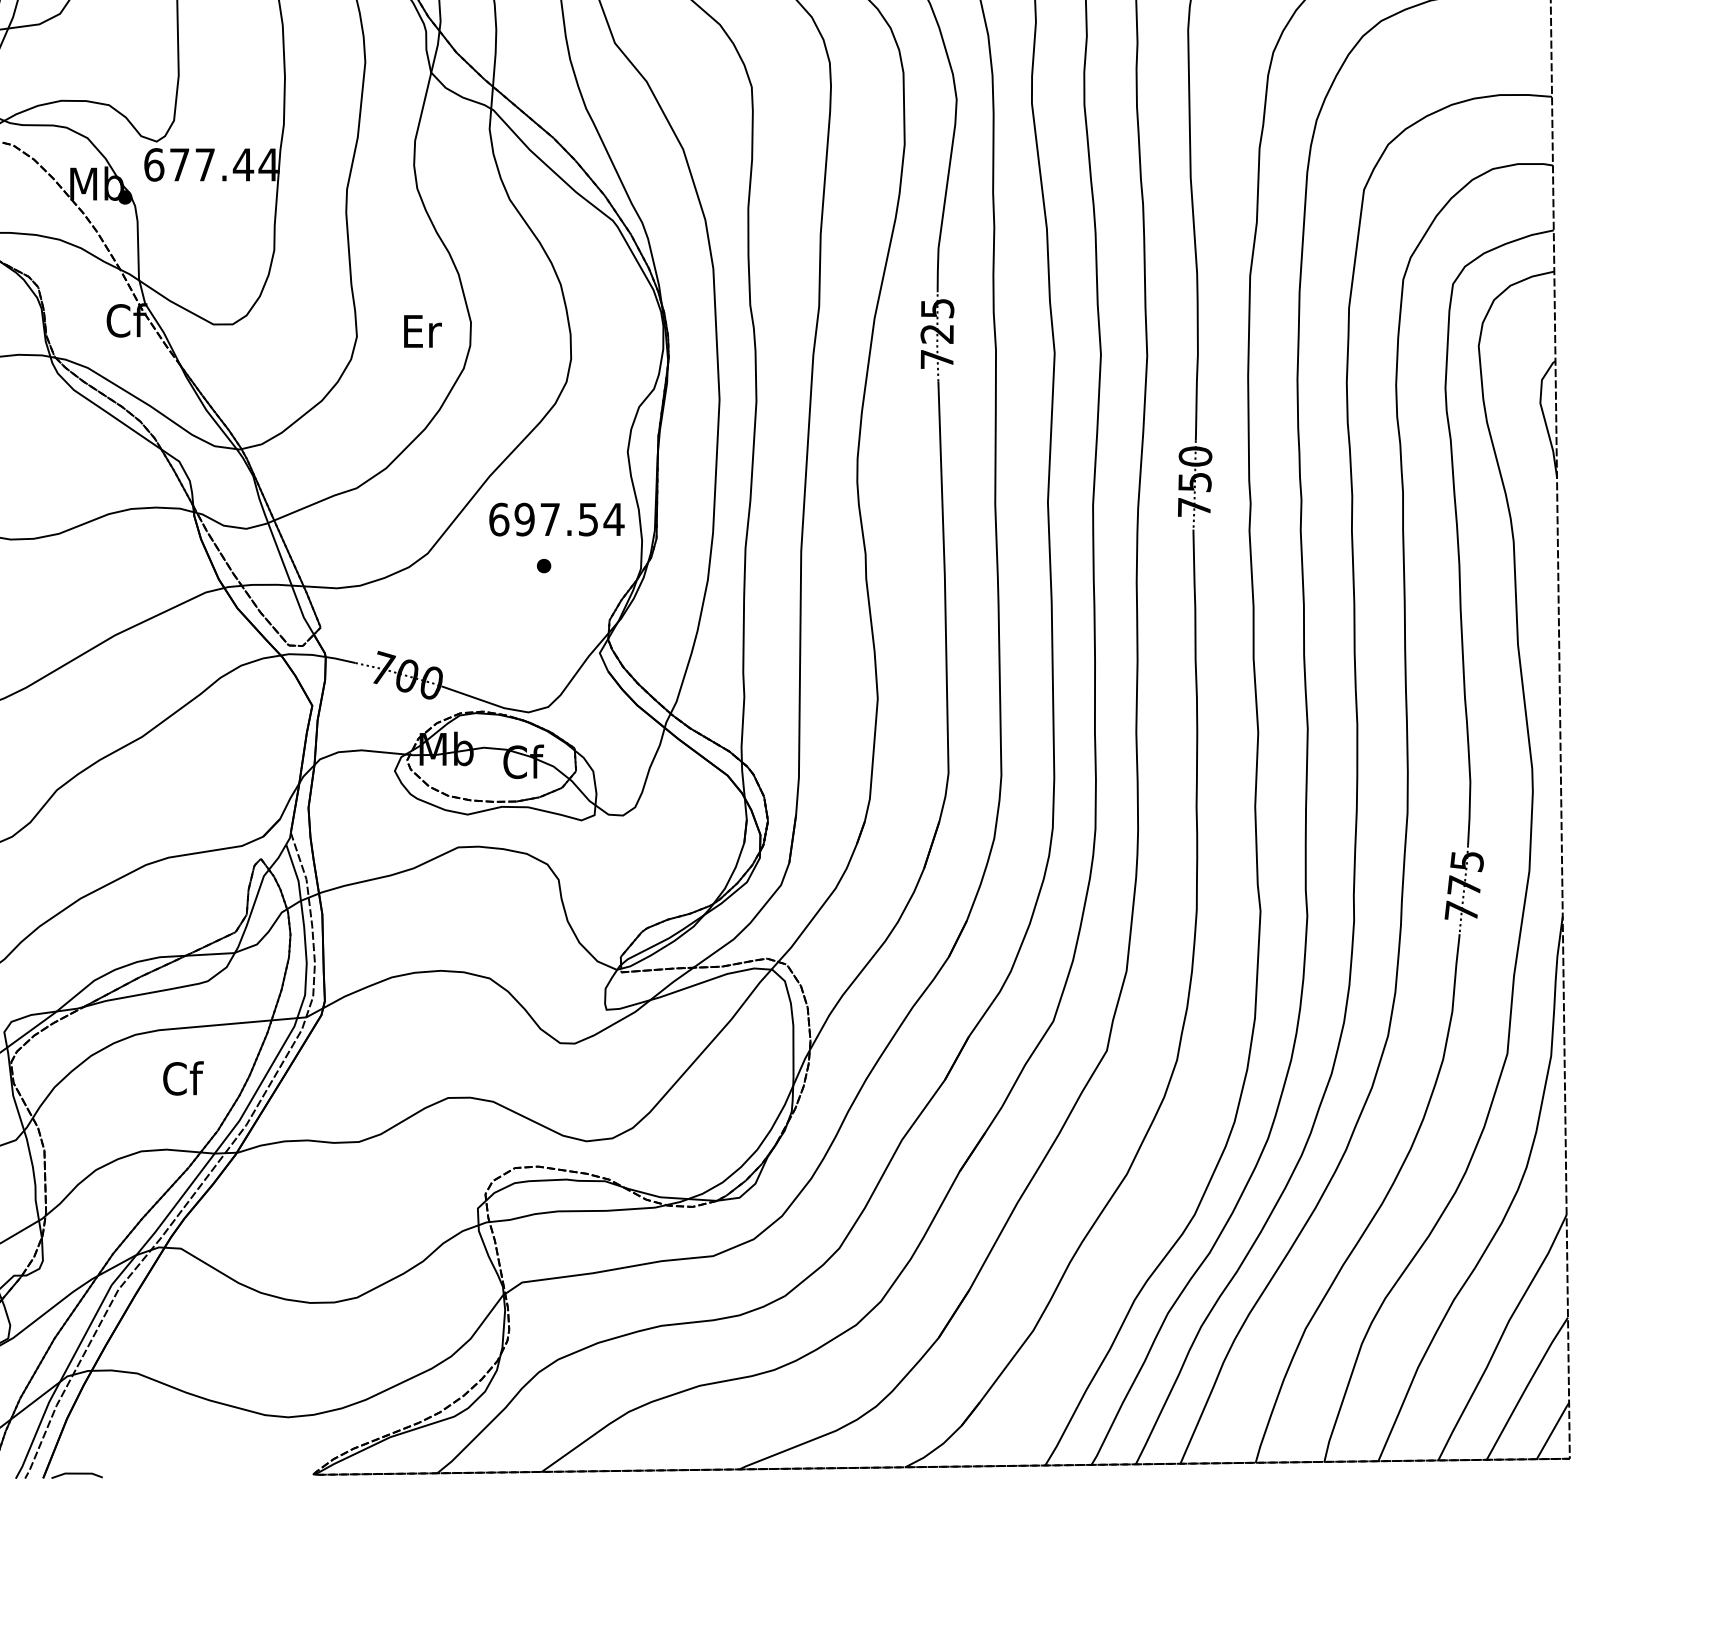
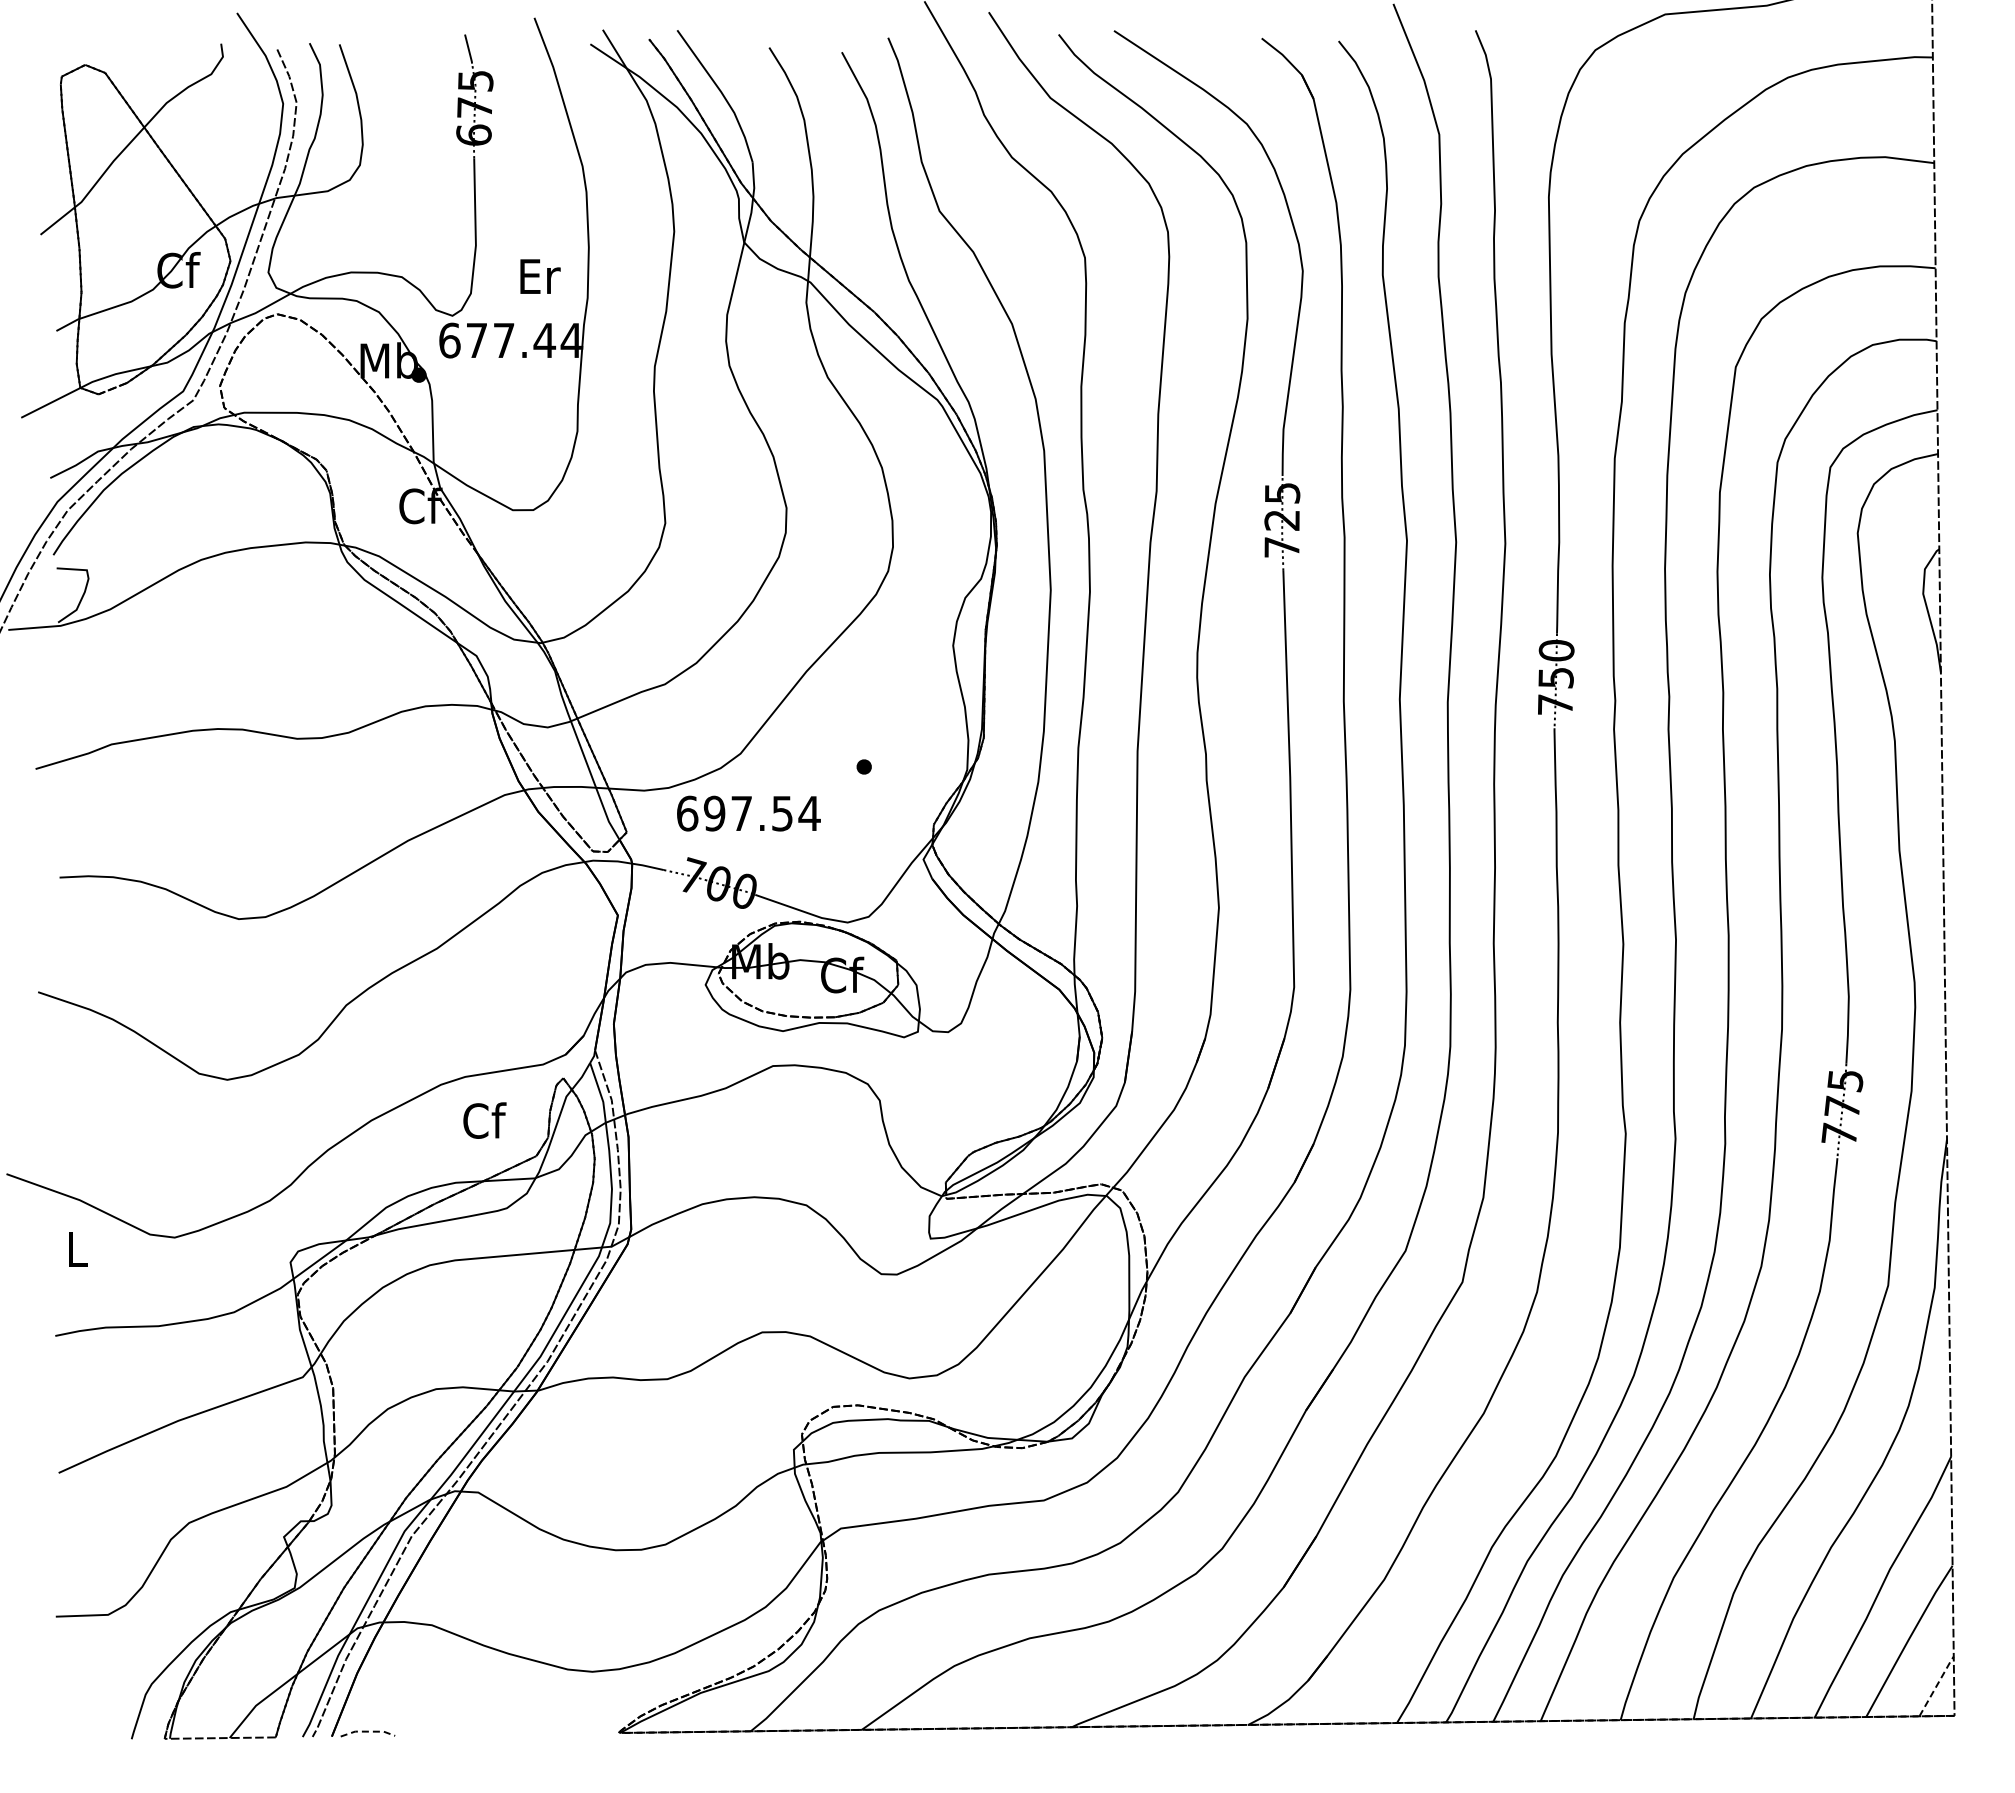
text: (422, 331) -> (540, 276), moved
text: (556, 519) -> (748, 813), moved
text: (183, 1078) -> (484, 1120), moved
line: (1553, 1430) -> (1937, 1685), solid -> dashed
line: (77, 1473) -> (368, 1731), solid -> dashed

